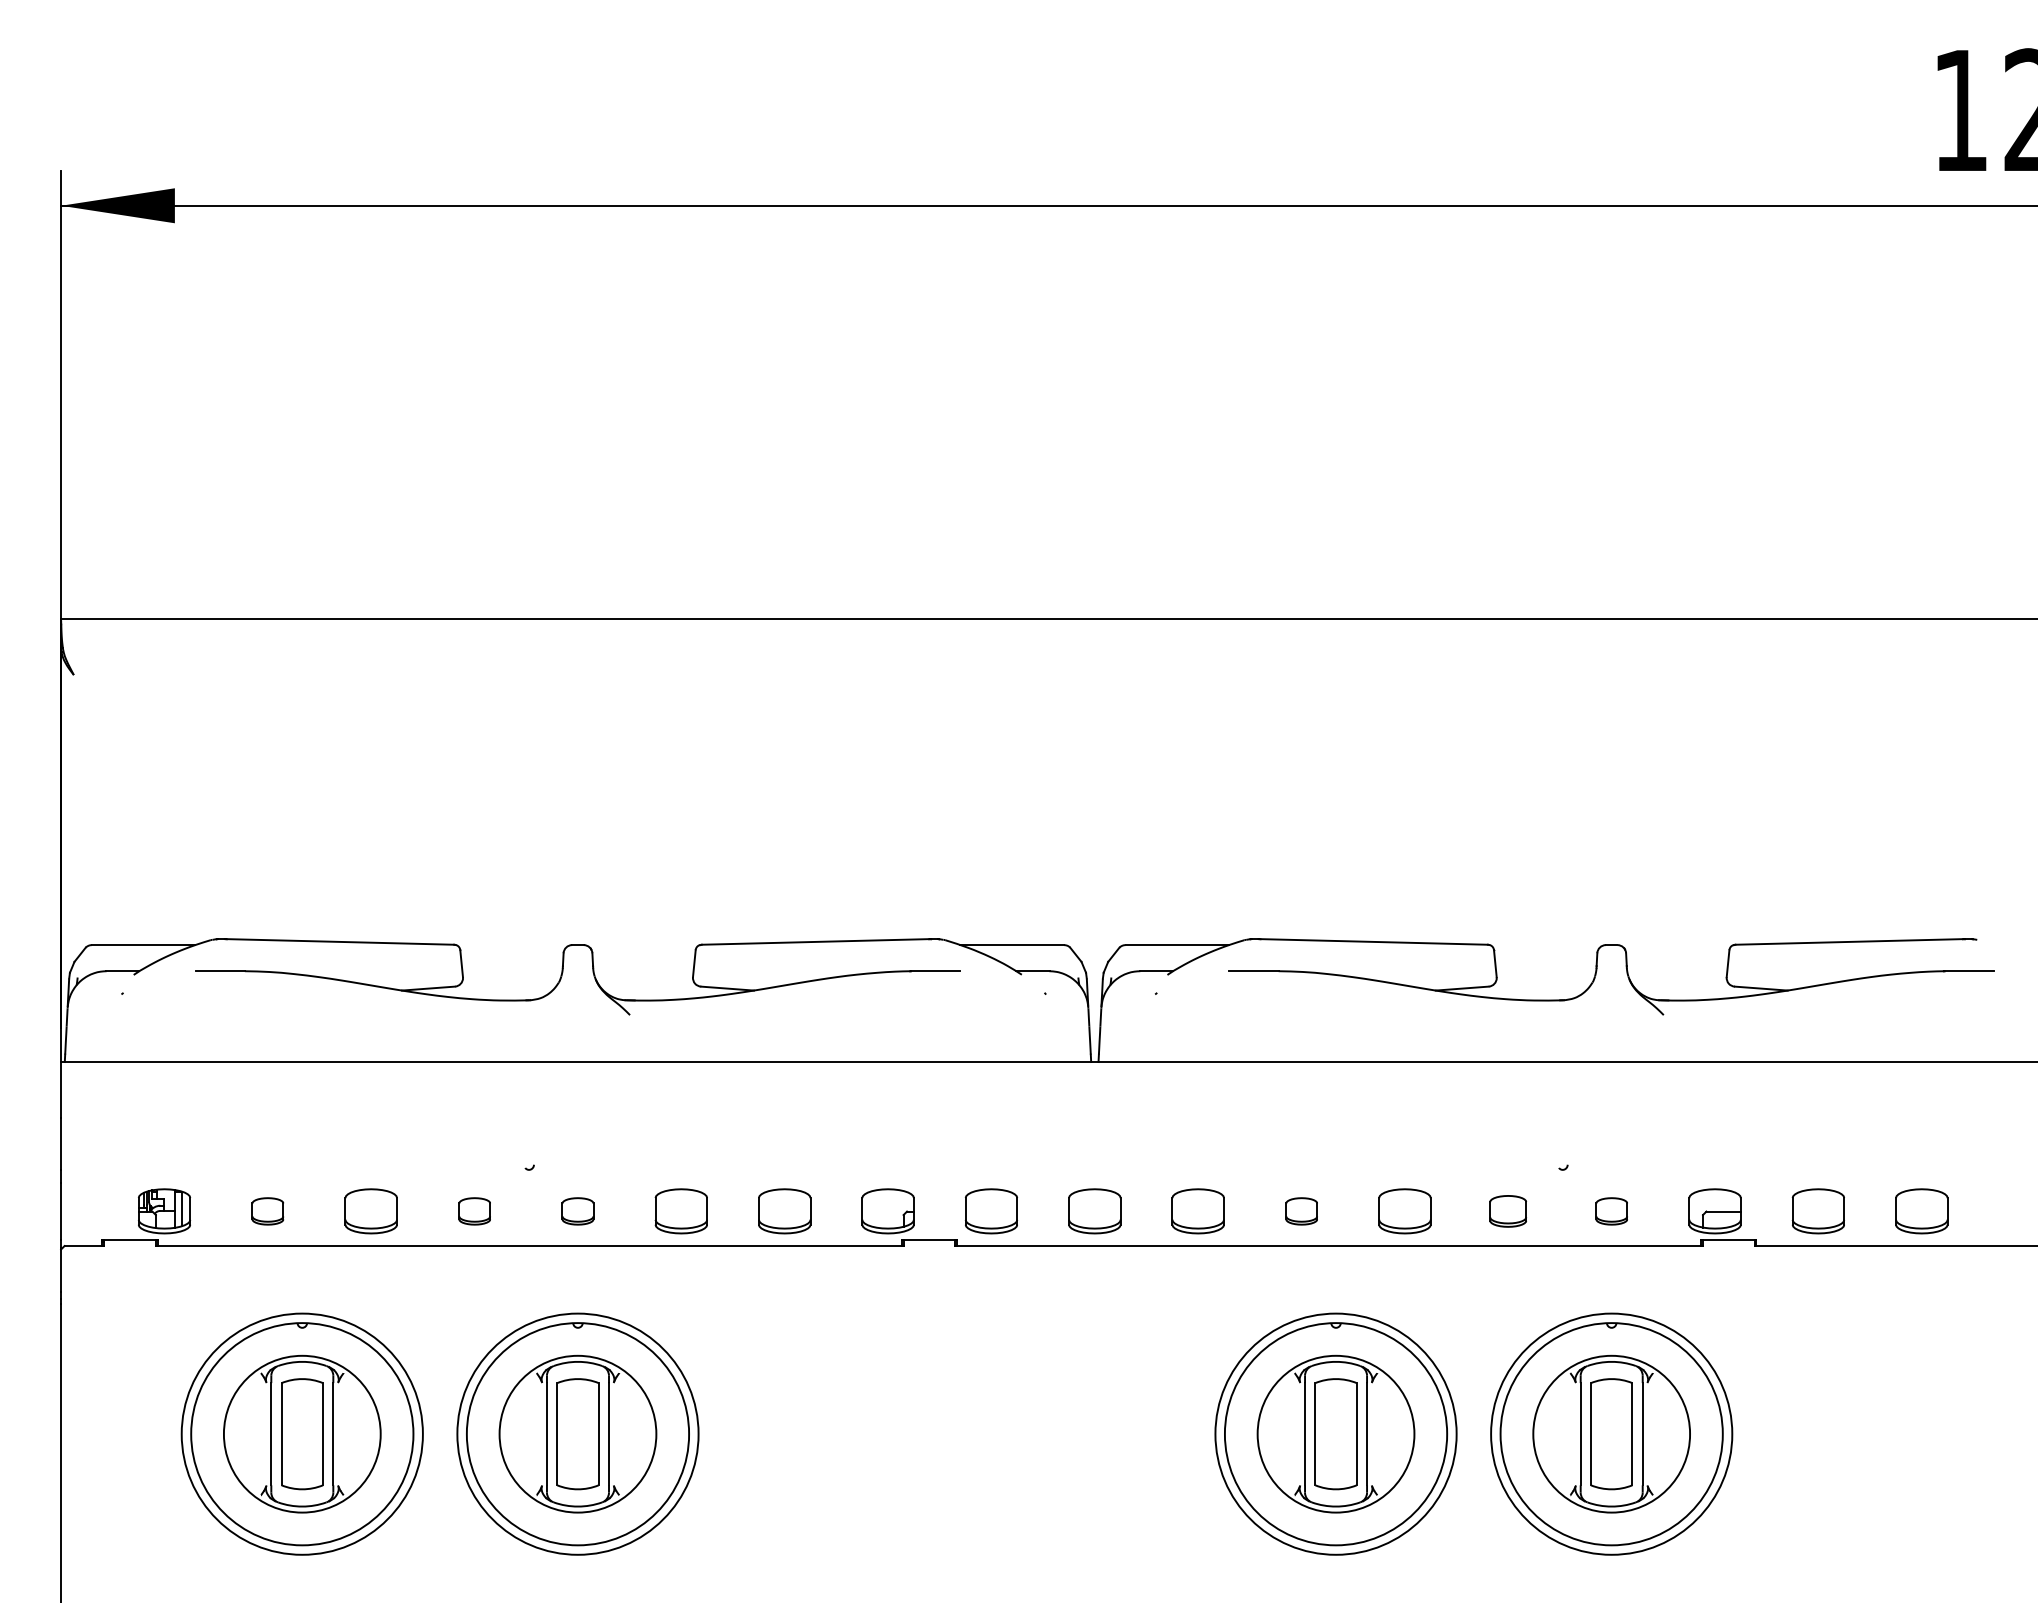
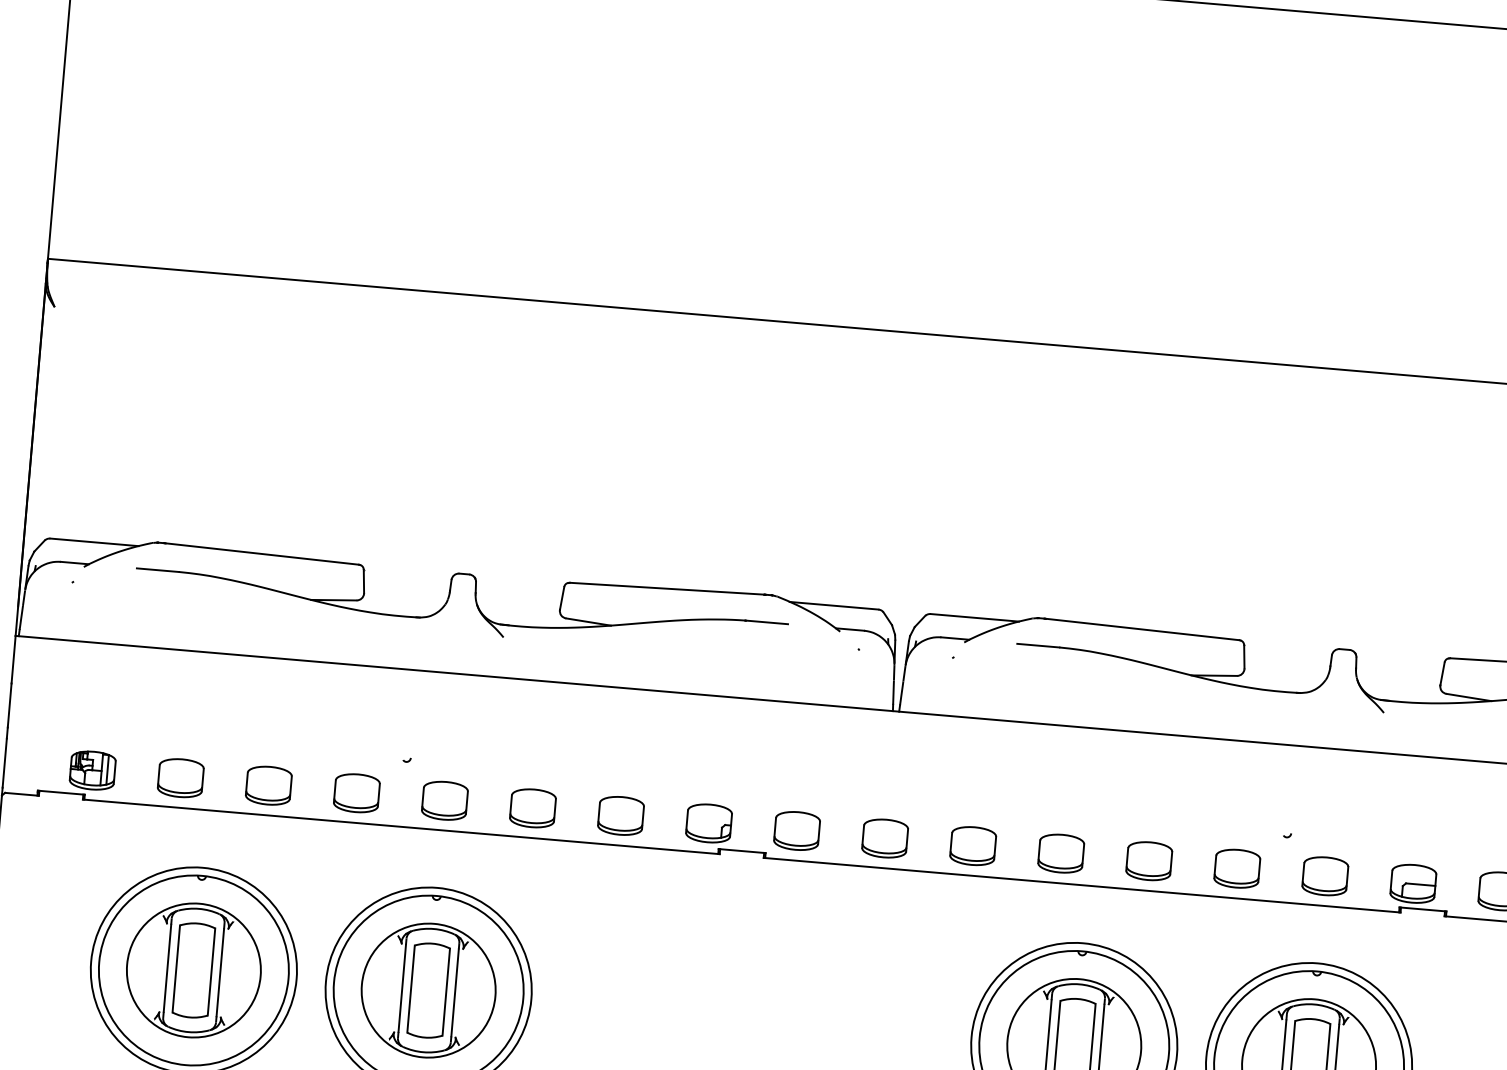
part: (267, 1211) -> (180, 778), size x1.67
part: (474, 1211) -> (356, 793), size x1.67
part: (577, 1211) -> (444, 800), size x1.67
part: (1301, 1211) -> (1061, 853), size x1.67
part: (1507, 1211) -> (1236, 868), size x1.43
part: (1611, 1211) -> (1325, 876), size x1.67

